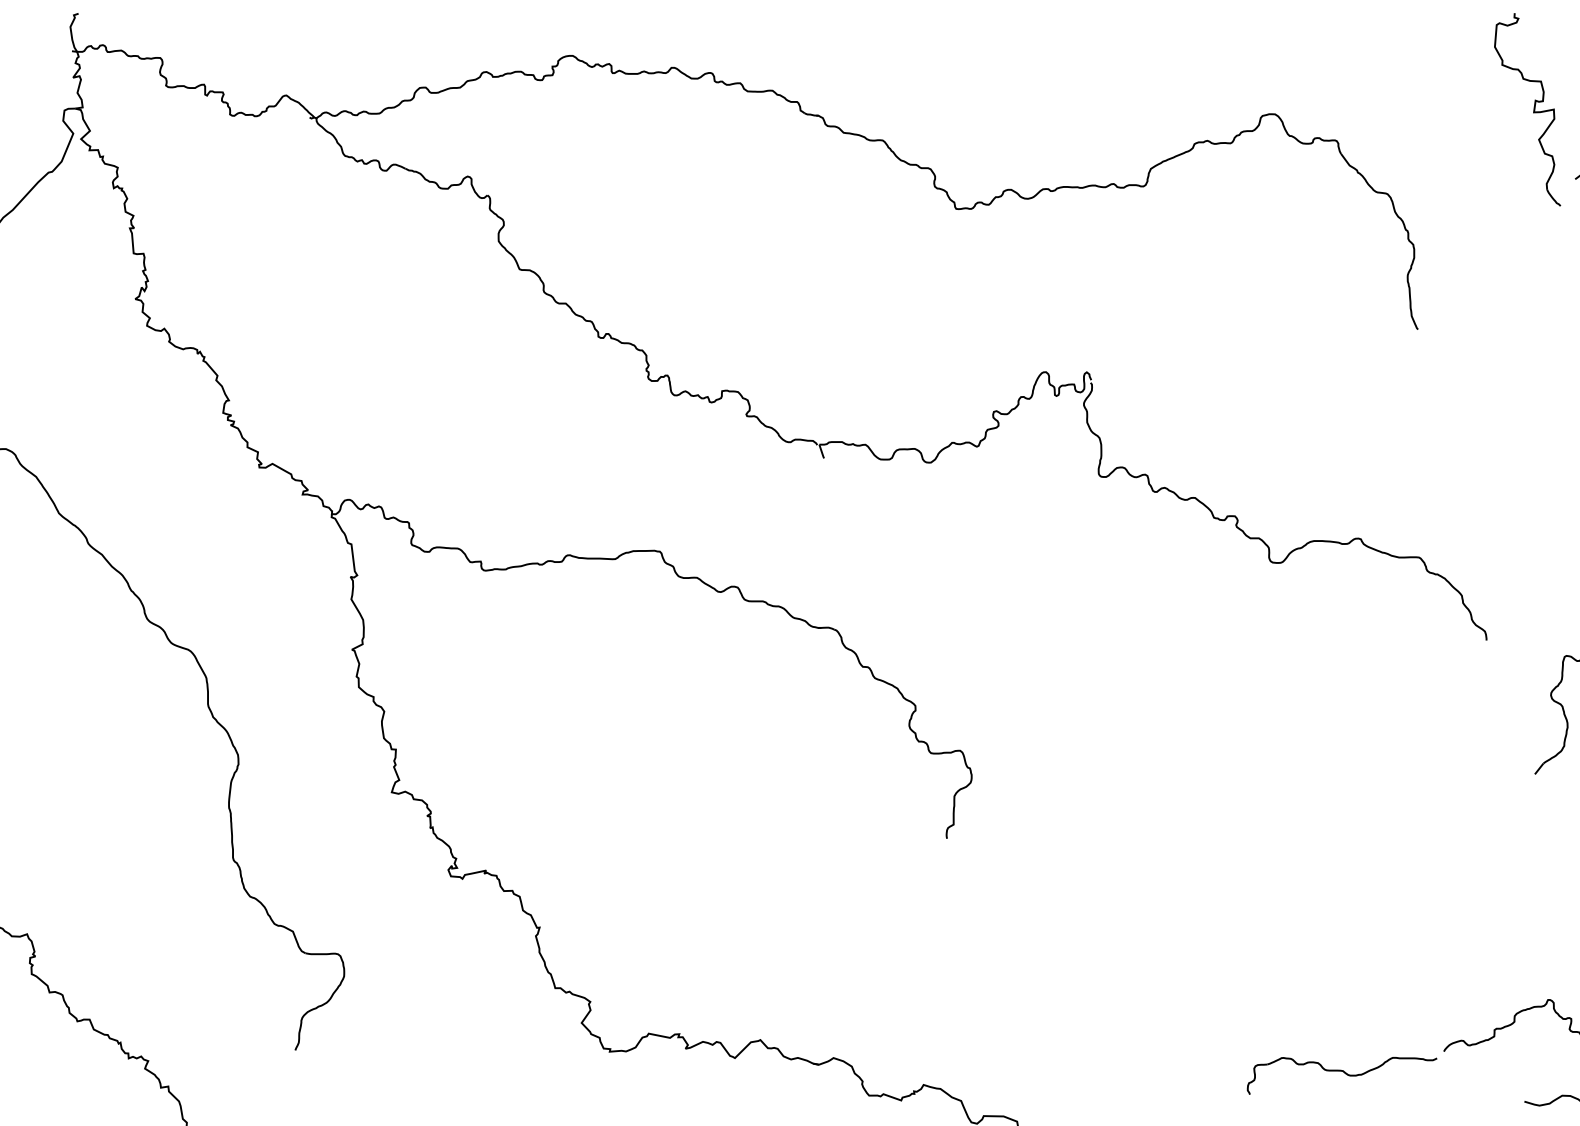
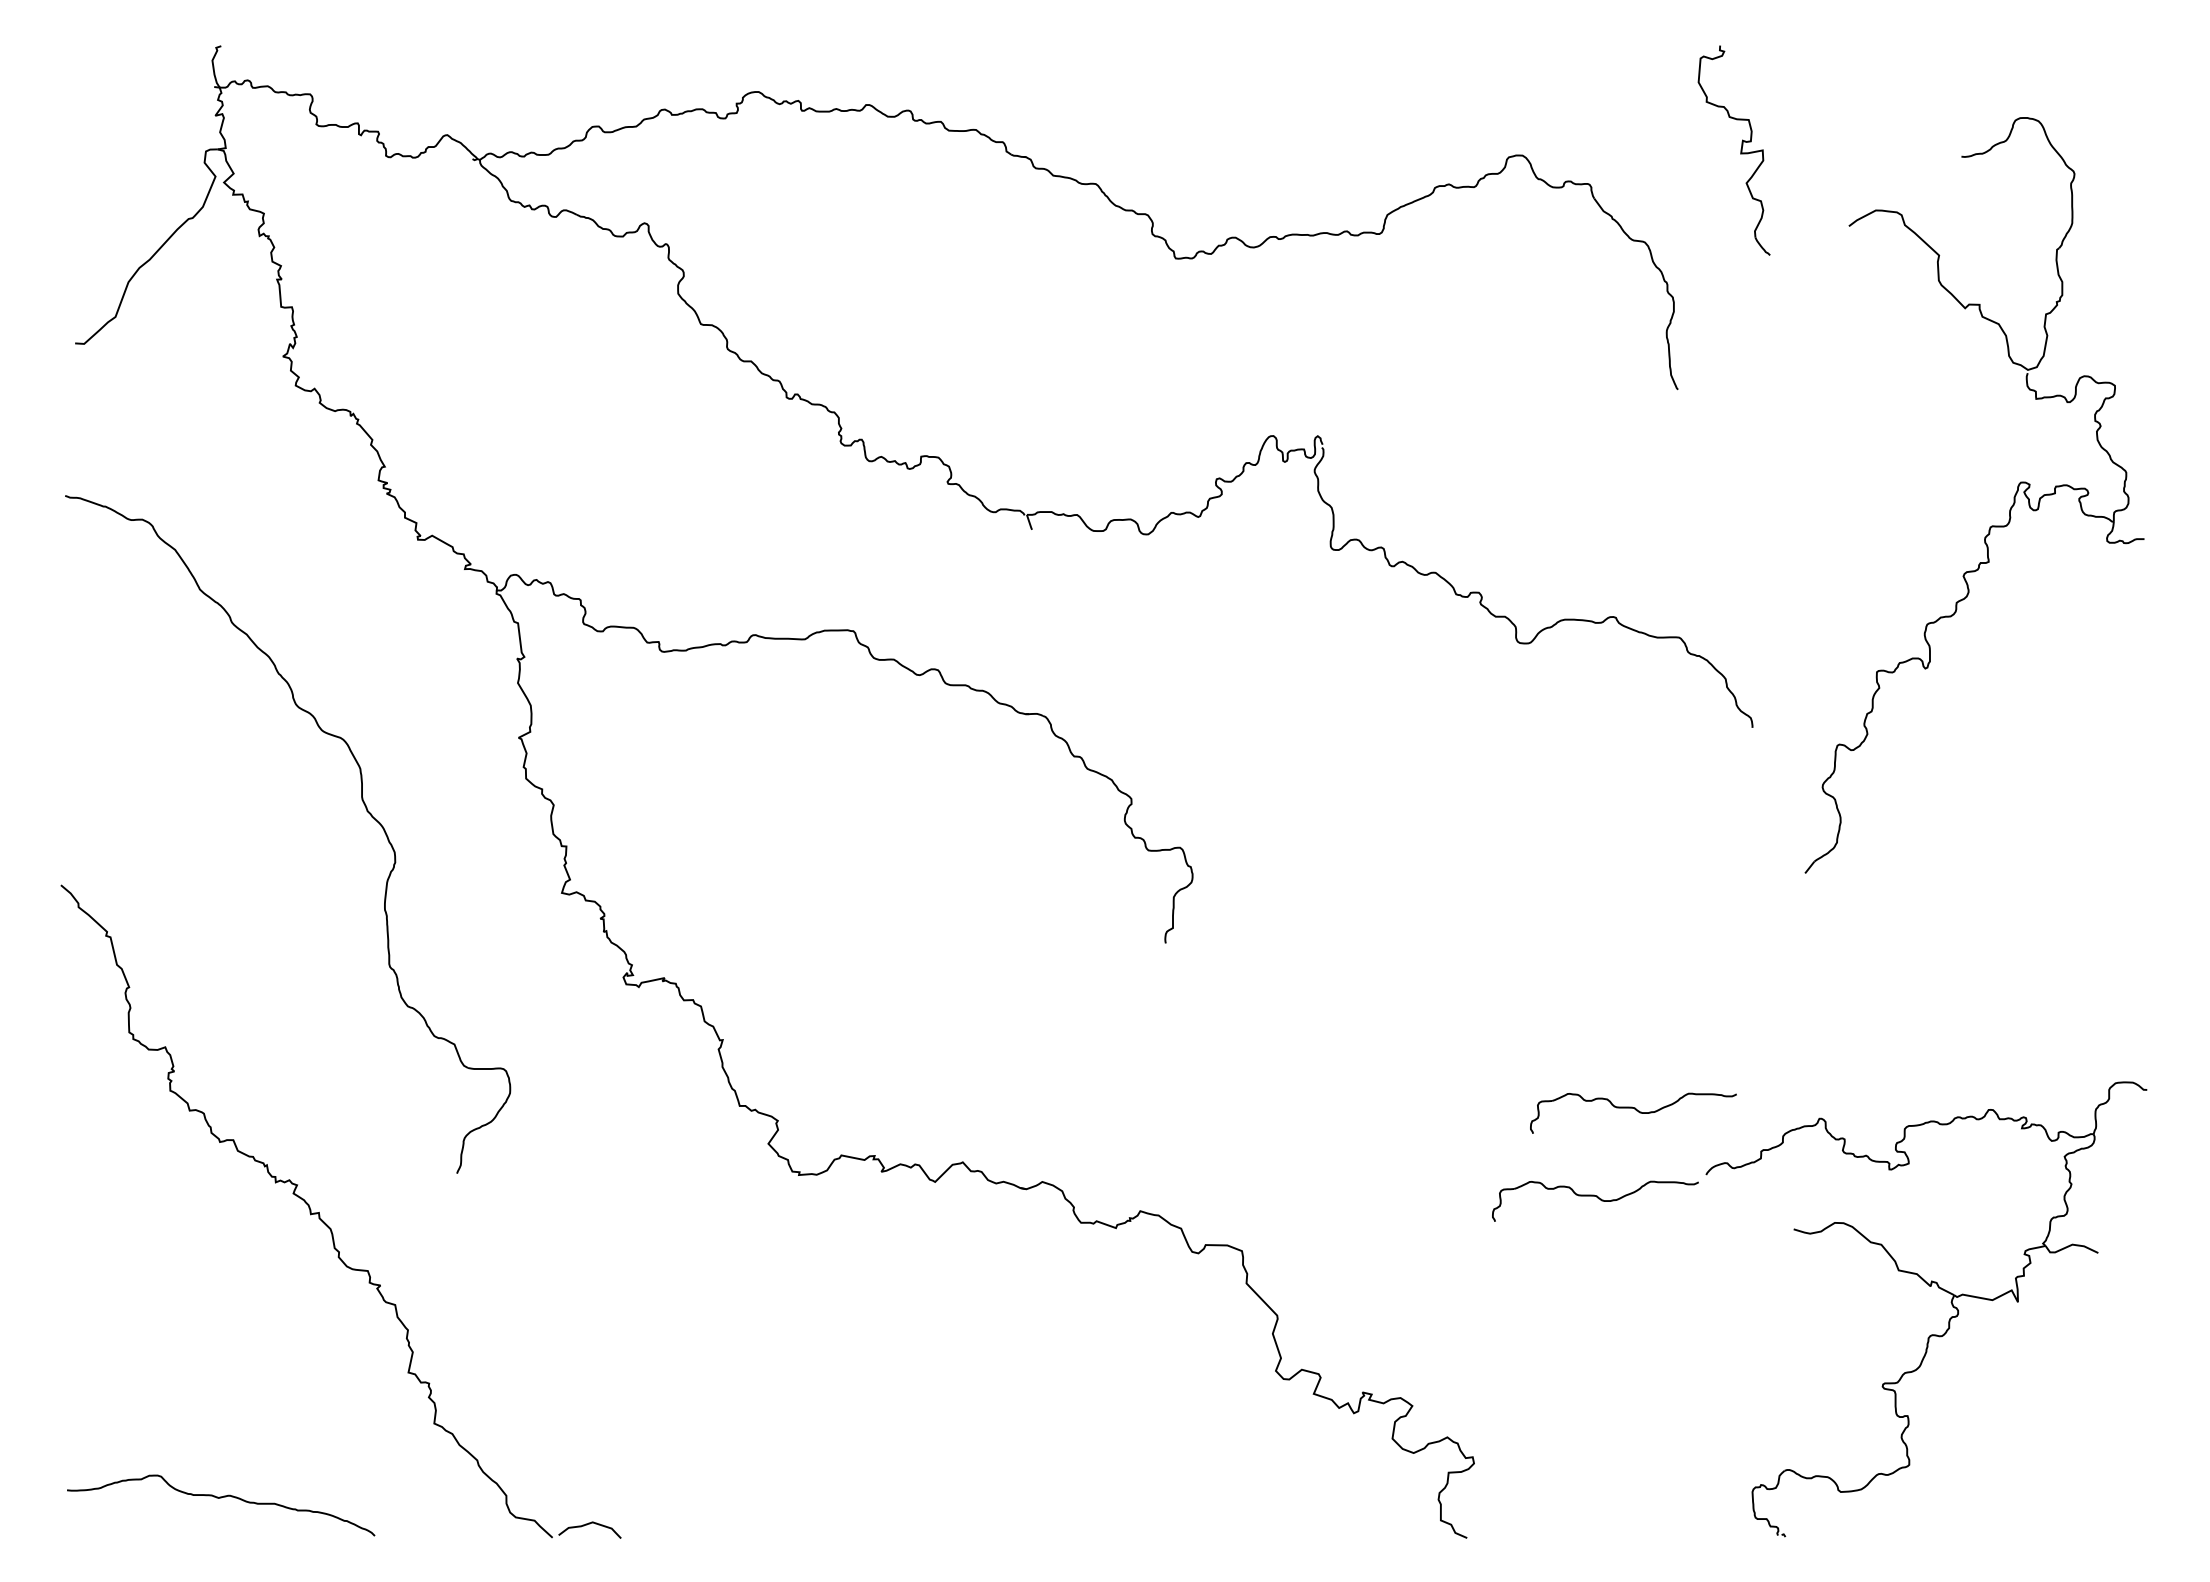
part: (1533, 109) -> (1740, 150), moved
part: (1377, 994) -> (1633, 1112), added

